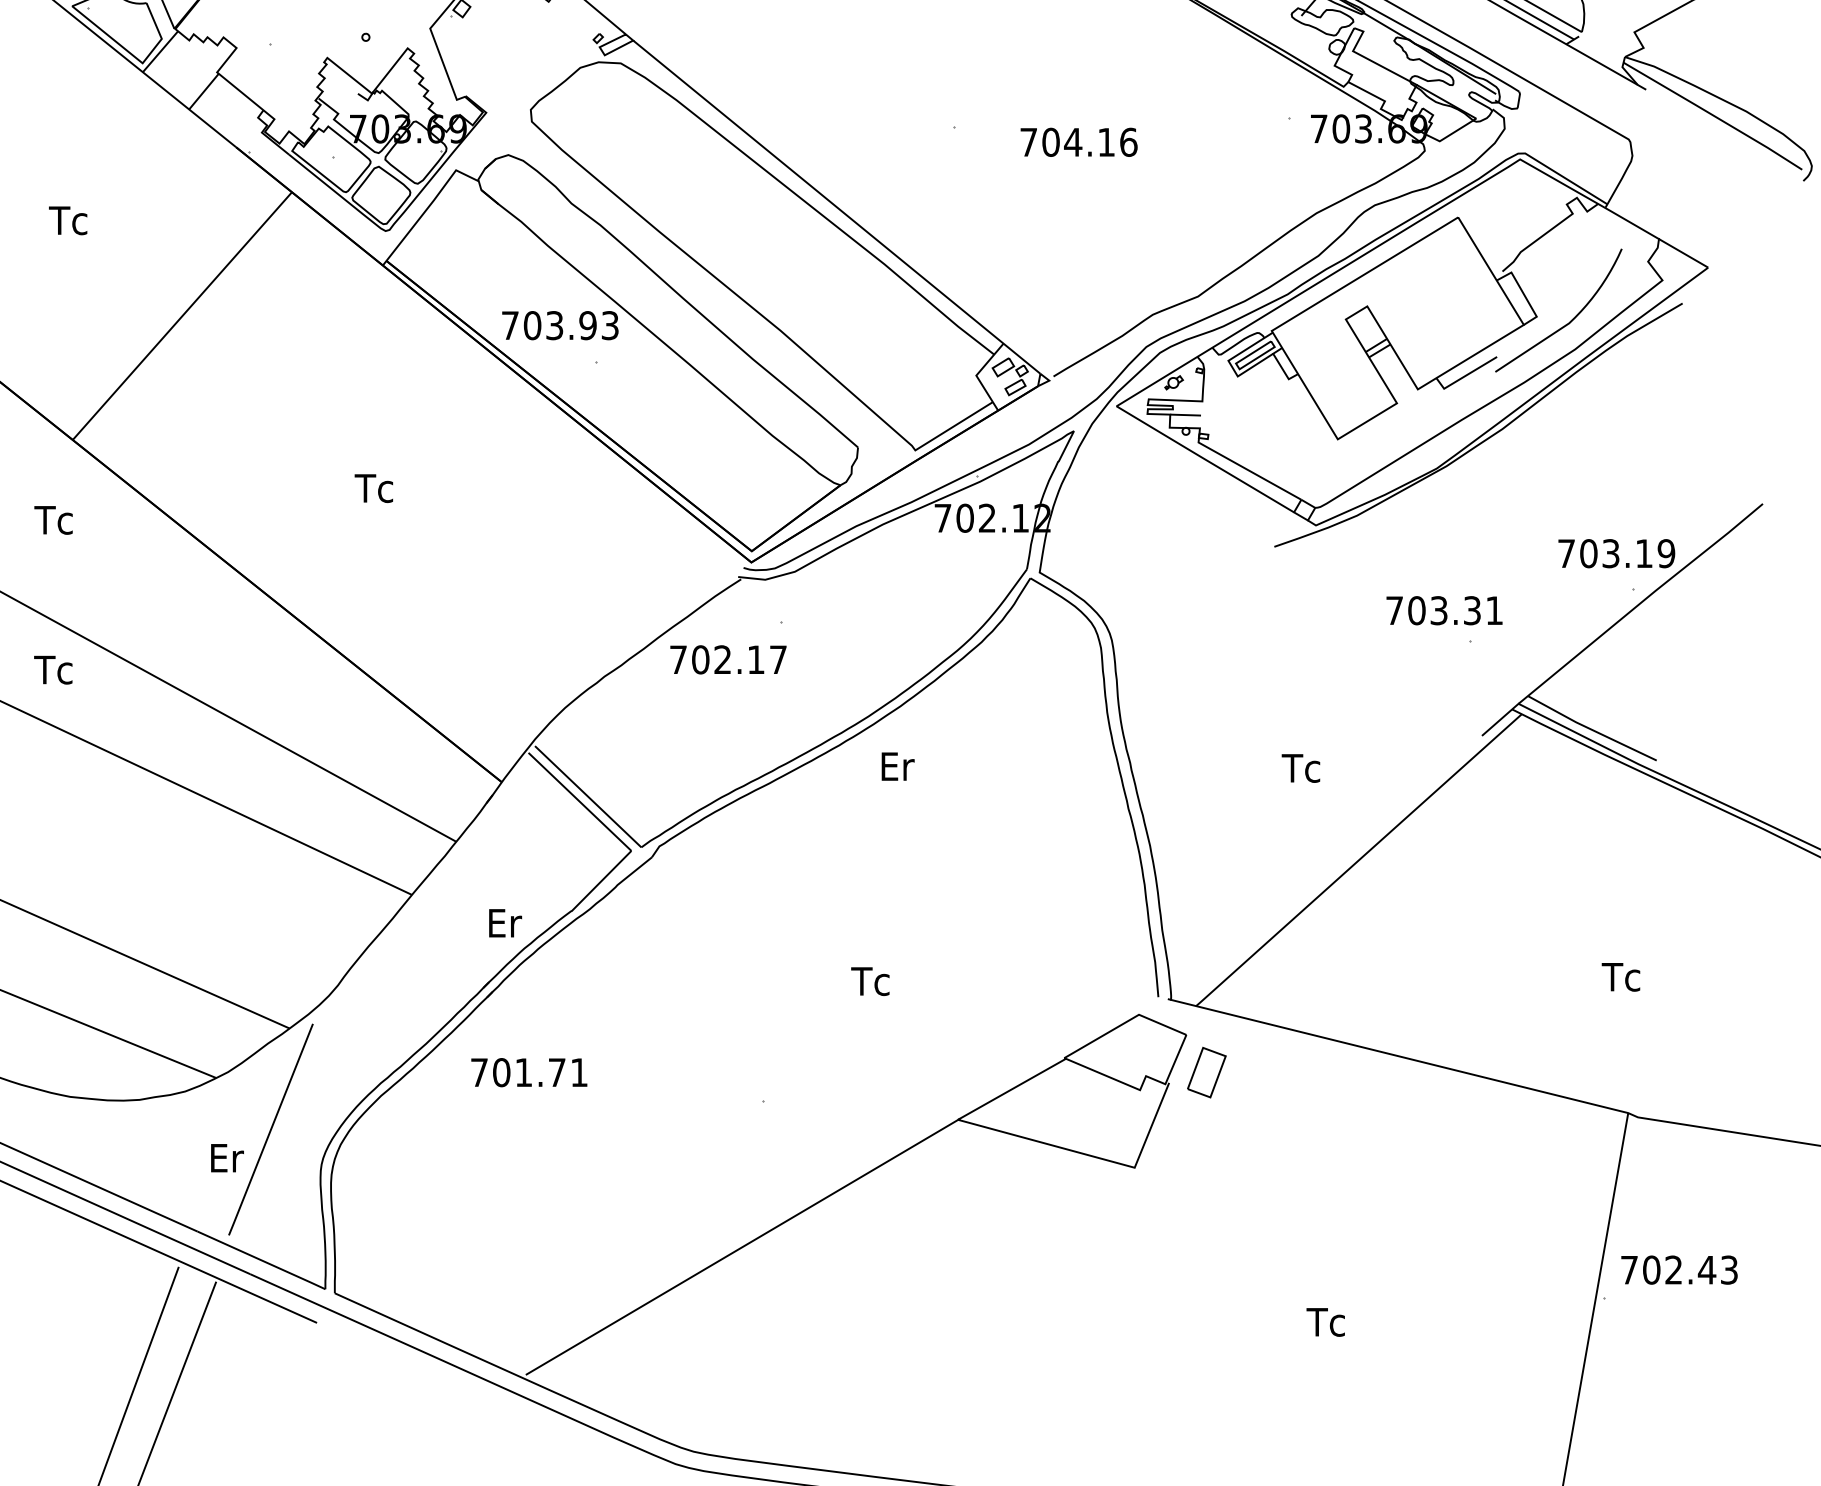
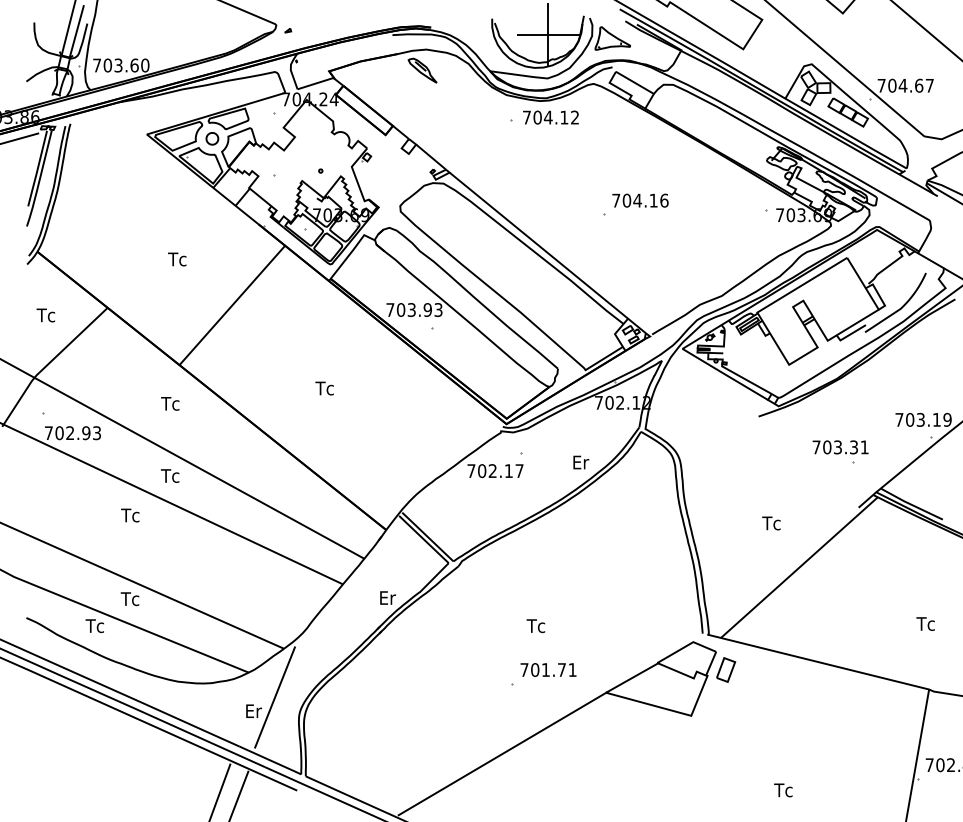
text: (1079, 141) -> (640, 200), moved
text: (898, 766) -> (581, 462), moved
text: (869, 982) -> (535, 626), moved
text: (529, 1071) -> (548, 669), moved

